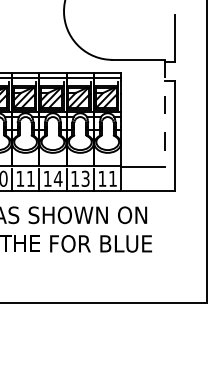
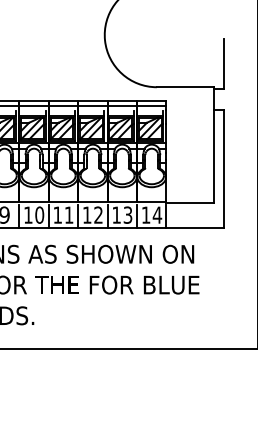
line: (165, 114) -> (213, 145), dashed -> solid
text: (58, 178) -> (98, 214), 14 -> 12
text: (113, 178) -> (157, 214), 11 -> 14

